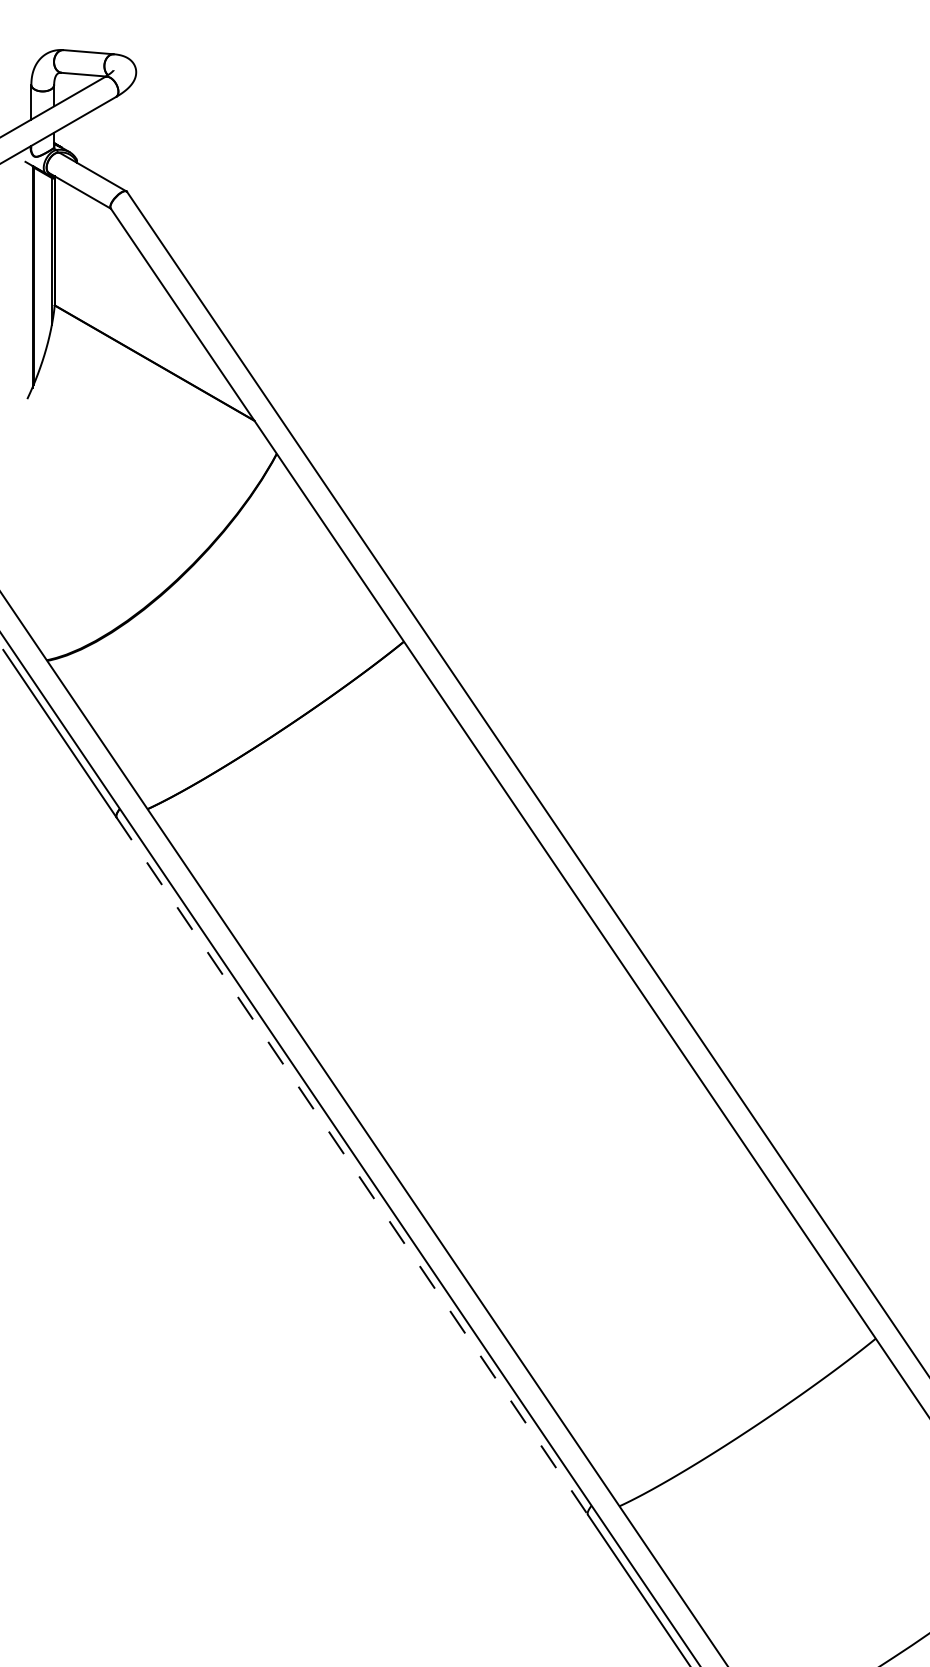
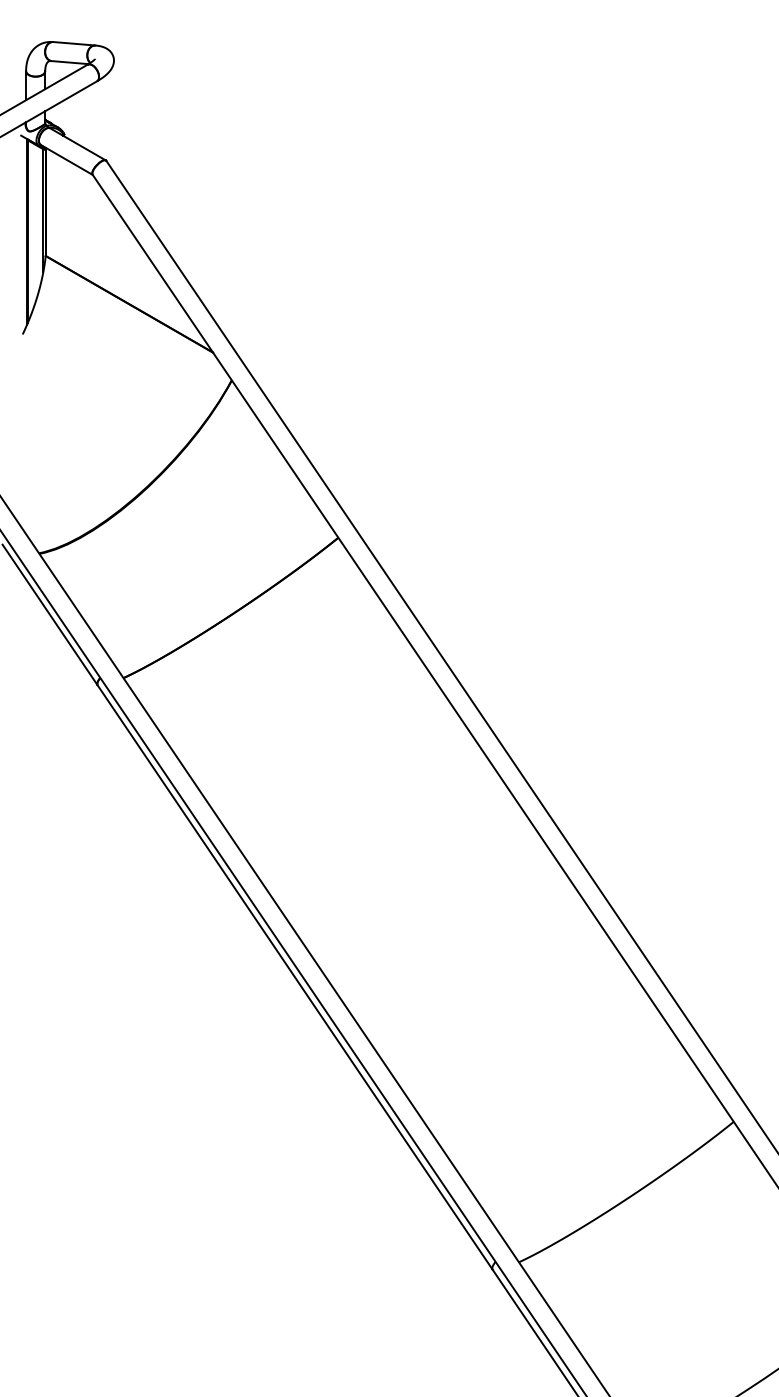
line: (352, 1166) -> (295, 977), dashed -> solid

